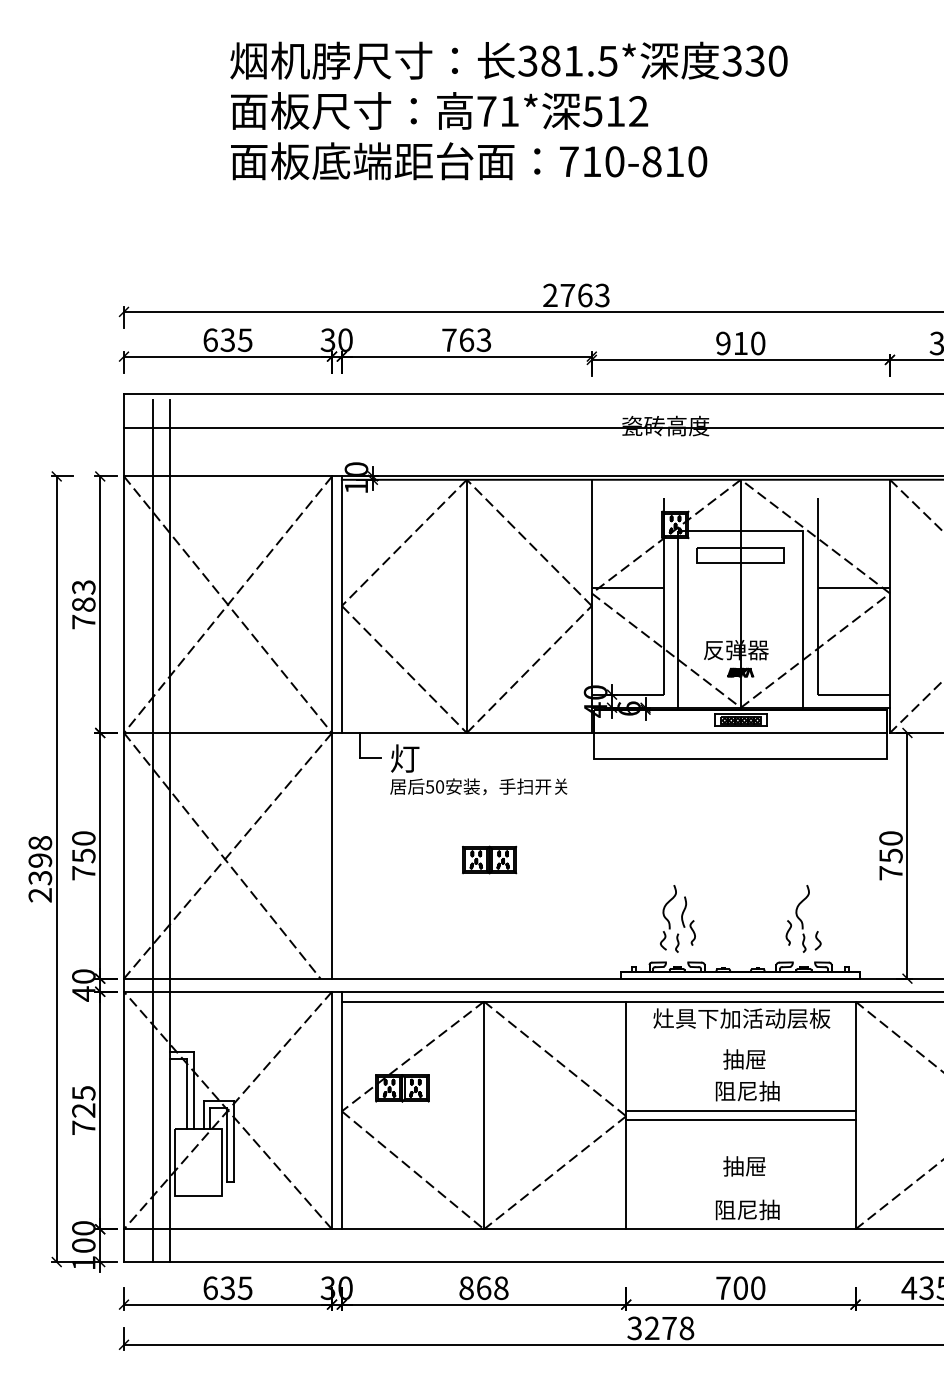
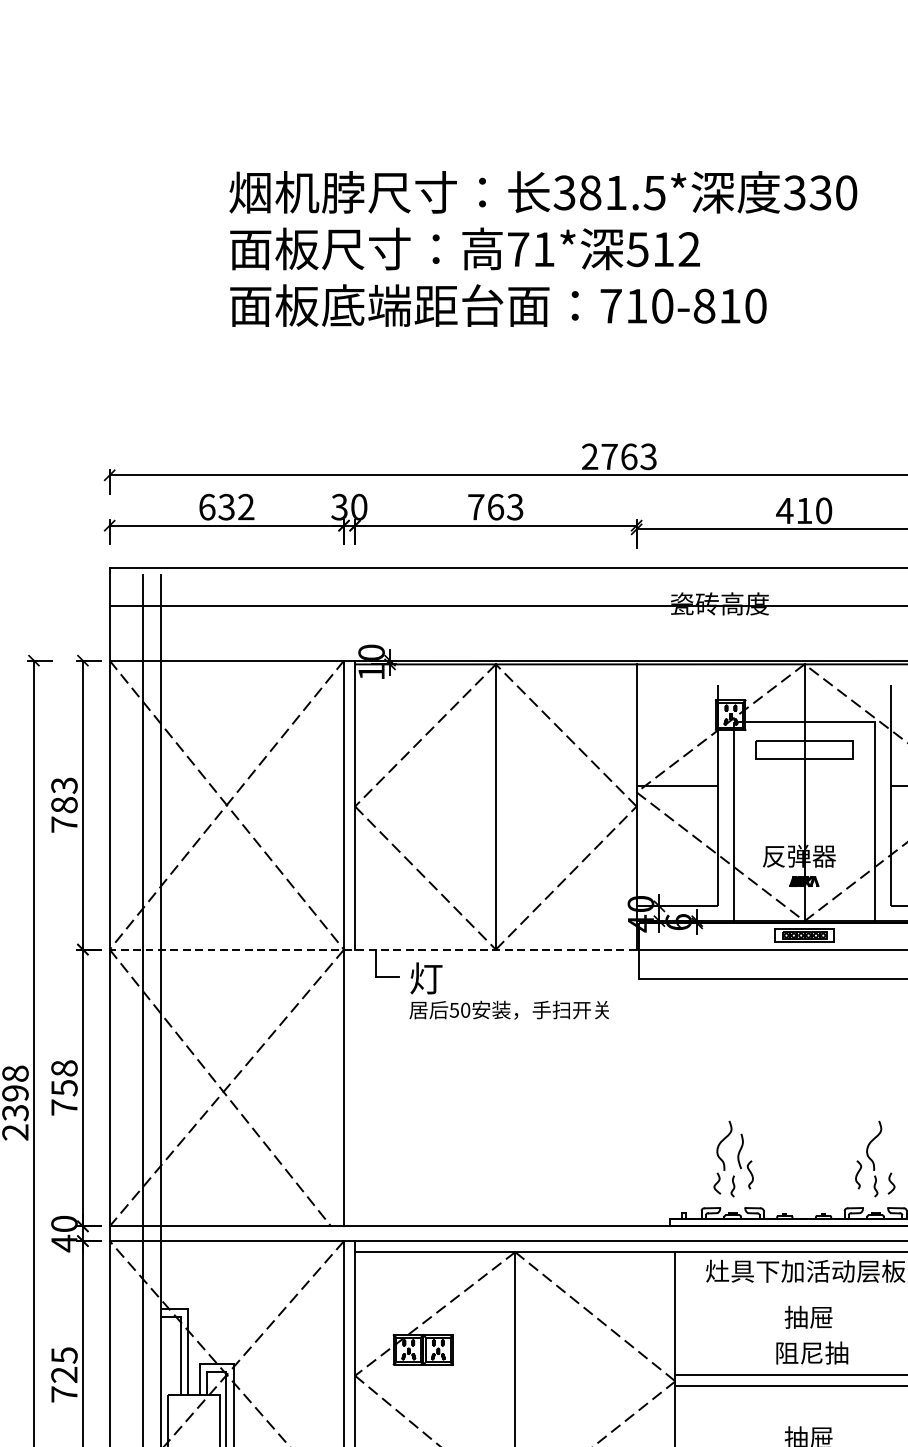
text: (244, 340) -> (245, 507), 635 -> 632
text: (723, 343) -> (784, 510), 910 -> 410
line: (357, 732) -> (372, 949), solid -> dashed
text: (83, 838) -> (64, 1068), 750 -> 758
part: (489, 859) -> (521, 1092), removed

